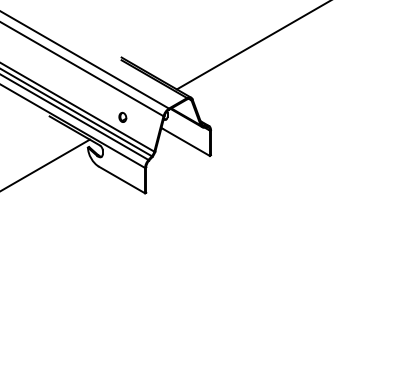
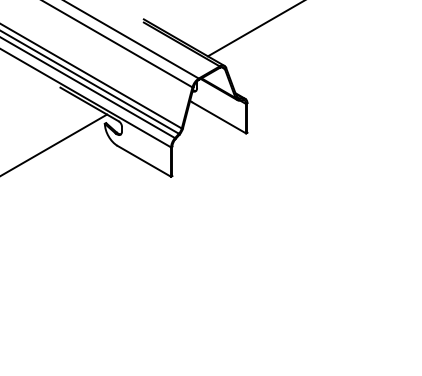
part: (122, 116) -> (144, 87), removed

